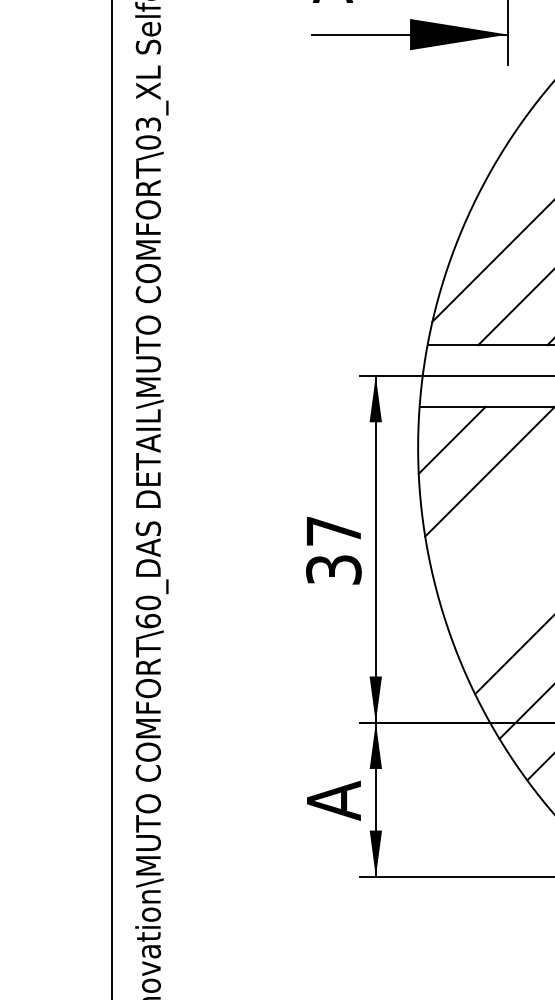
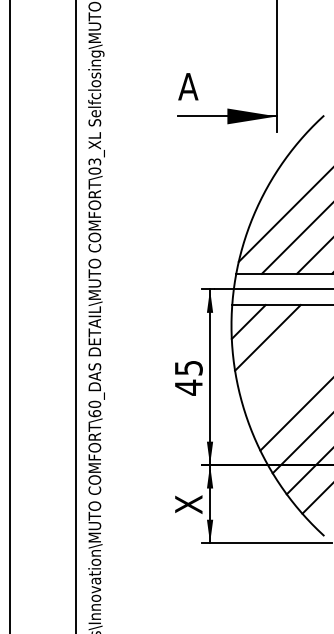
text: (333, 551) -> (188, 378), 37 -> 45
text: (333, 800) -> (188, 504), A -> X

